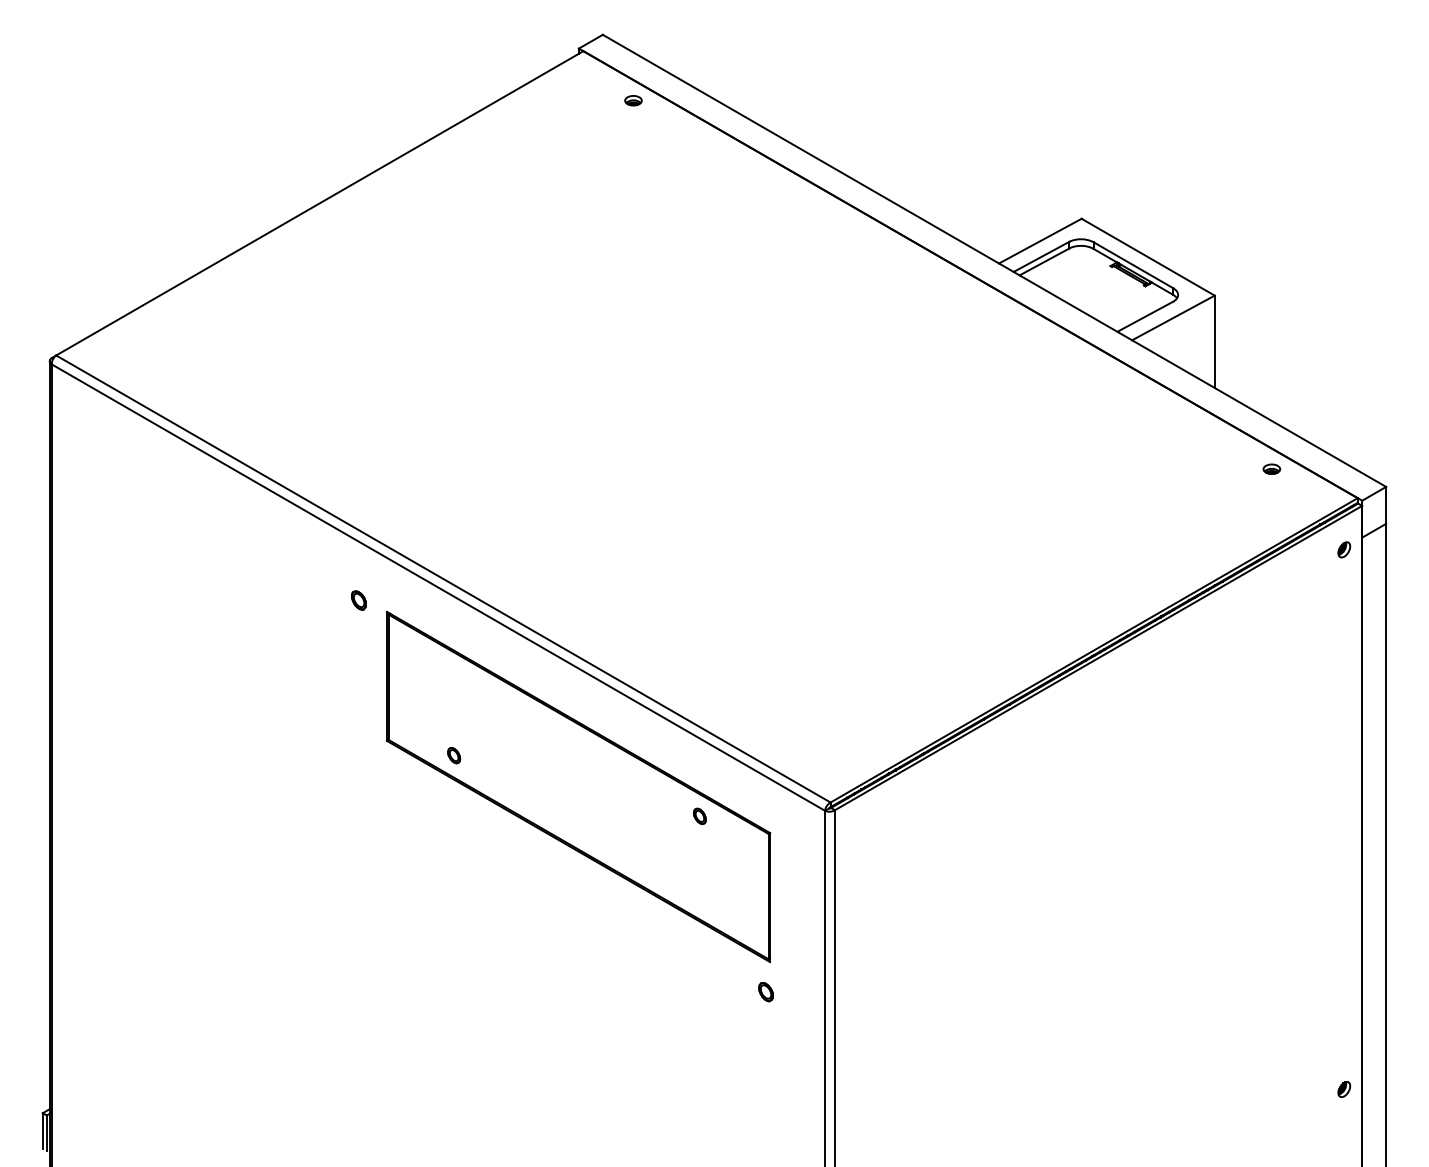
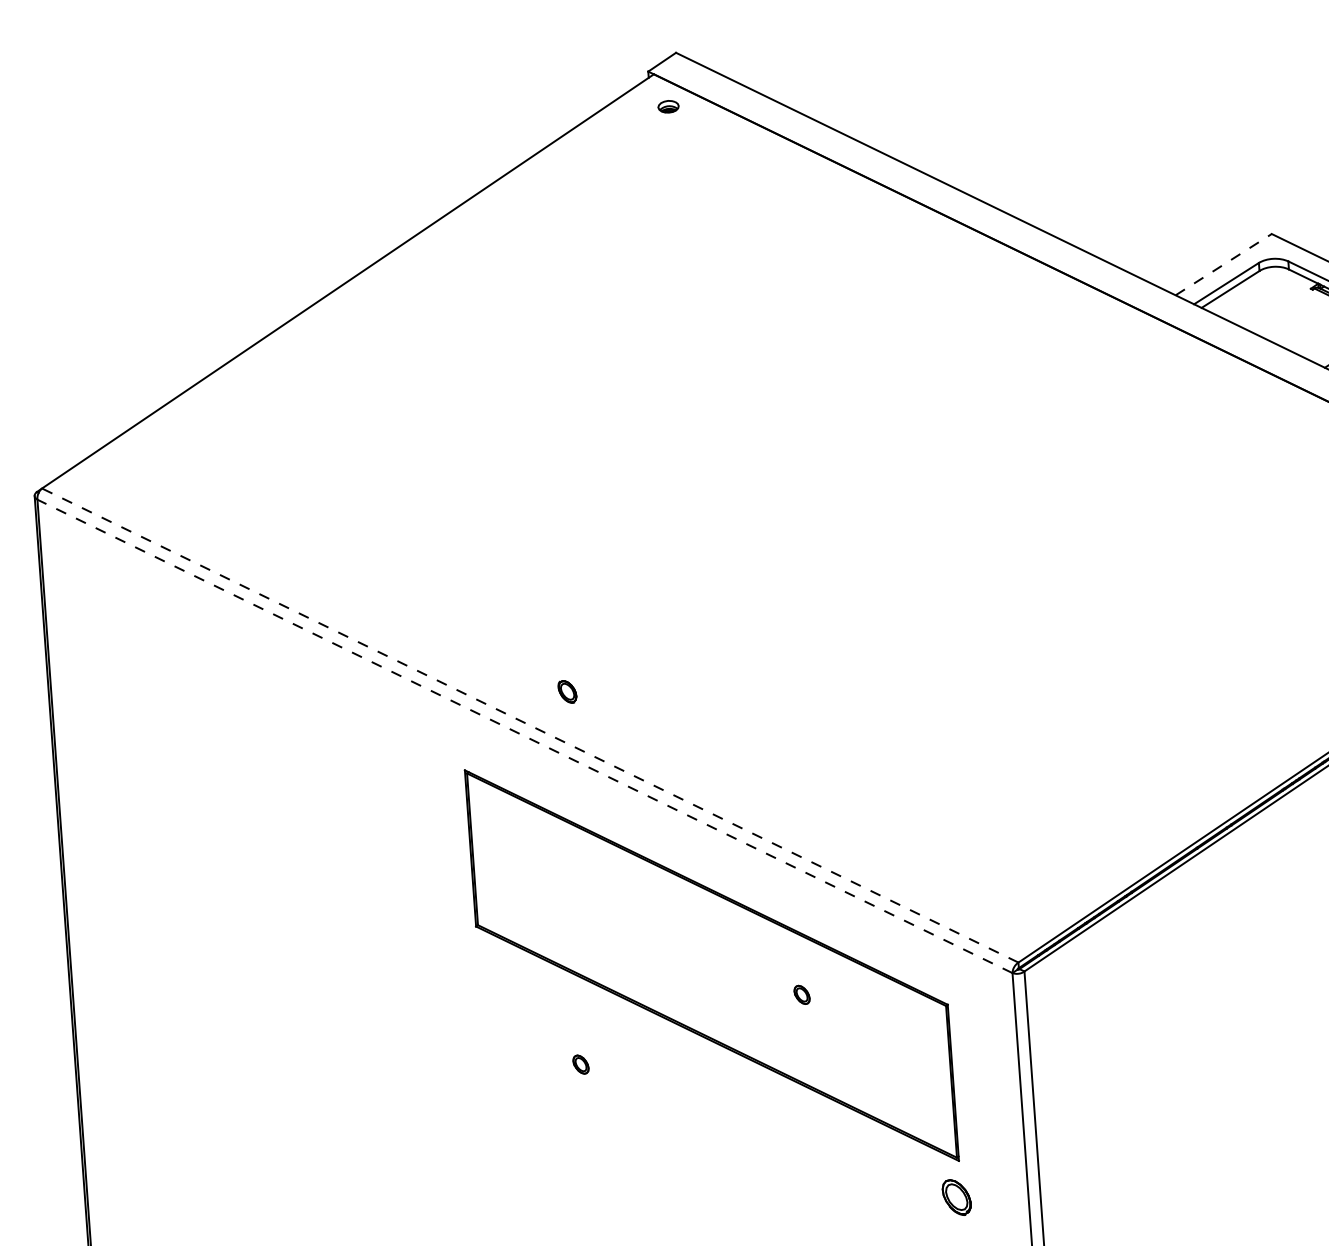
part: (633, 100) -> (668, 106), moved
line: (1040, 241) -> (1223, 265), solid -> dashed
line: (442, 578) -> (529, 725), solid -> dashed
line: (438, 587) -> (525, 736), solid -> dashed
part: (358, 600) -> (566, 691), moved
part: (454, 755) -> (581, 1064), moved
part: (699, 815) -> (801, 993), moved
part: (765, 992) -> (956, 1198), size x1.6

